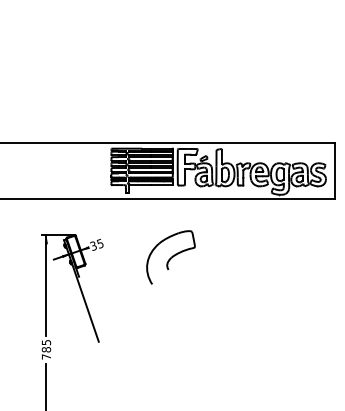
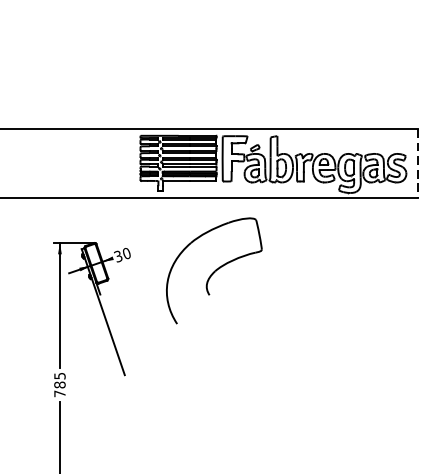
line: (335, 171) -> (418, 164), solid -> dashed
text: (99, 243) -> (125, 253), 35 -> 30
part: (170, 257) -> (213, 270), size x1.6

